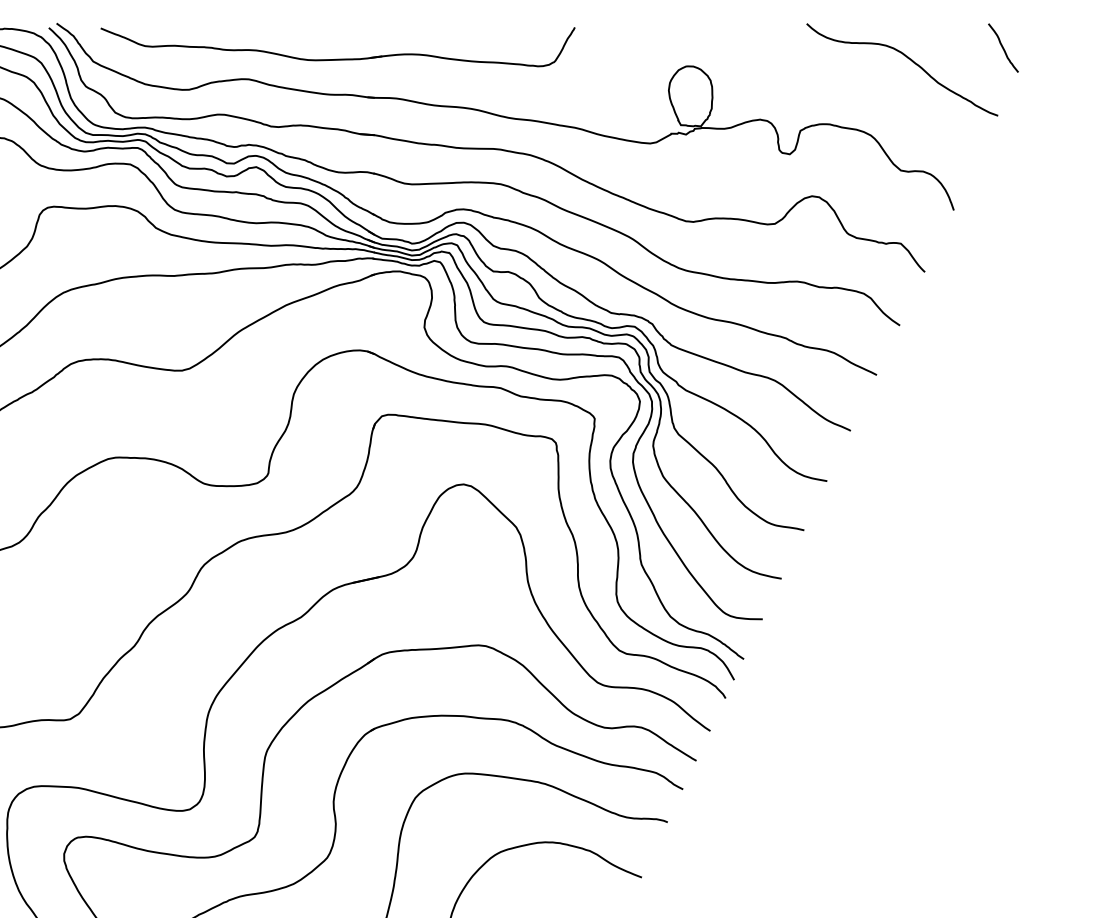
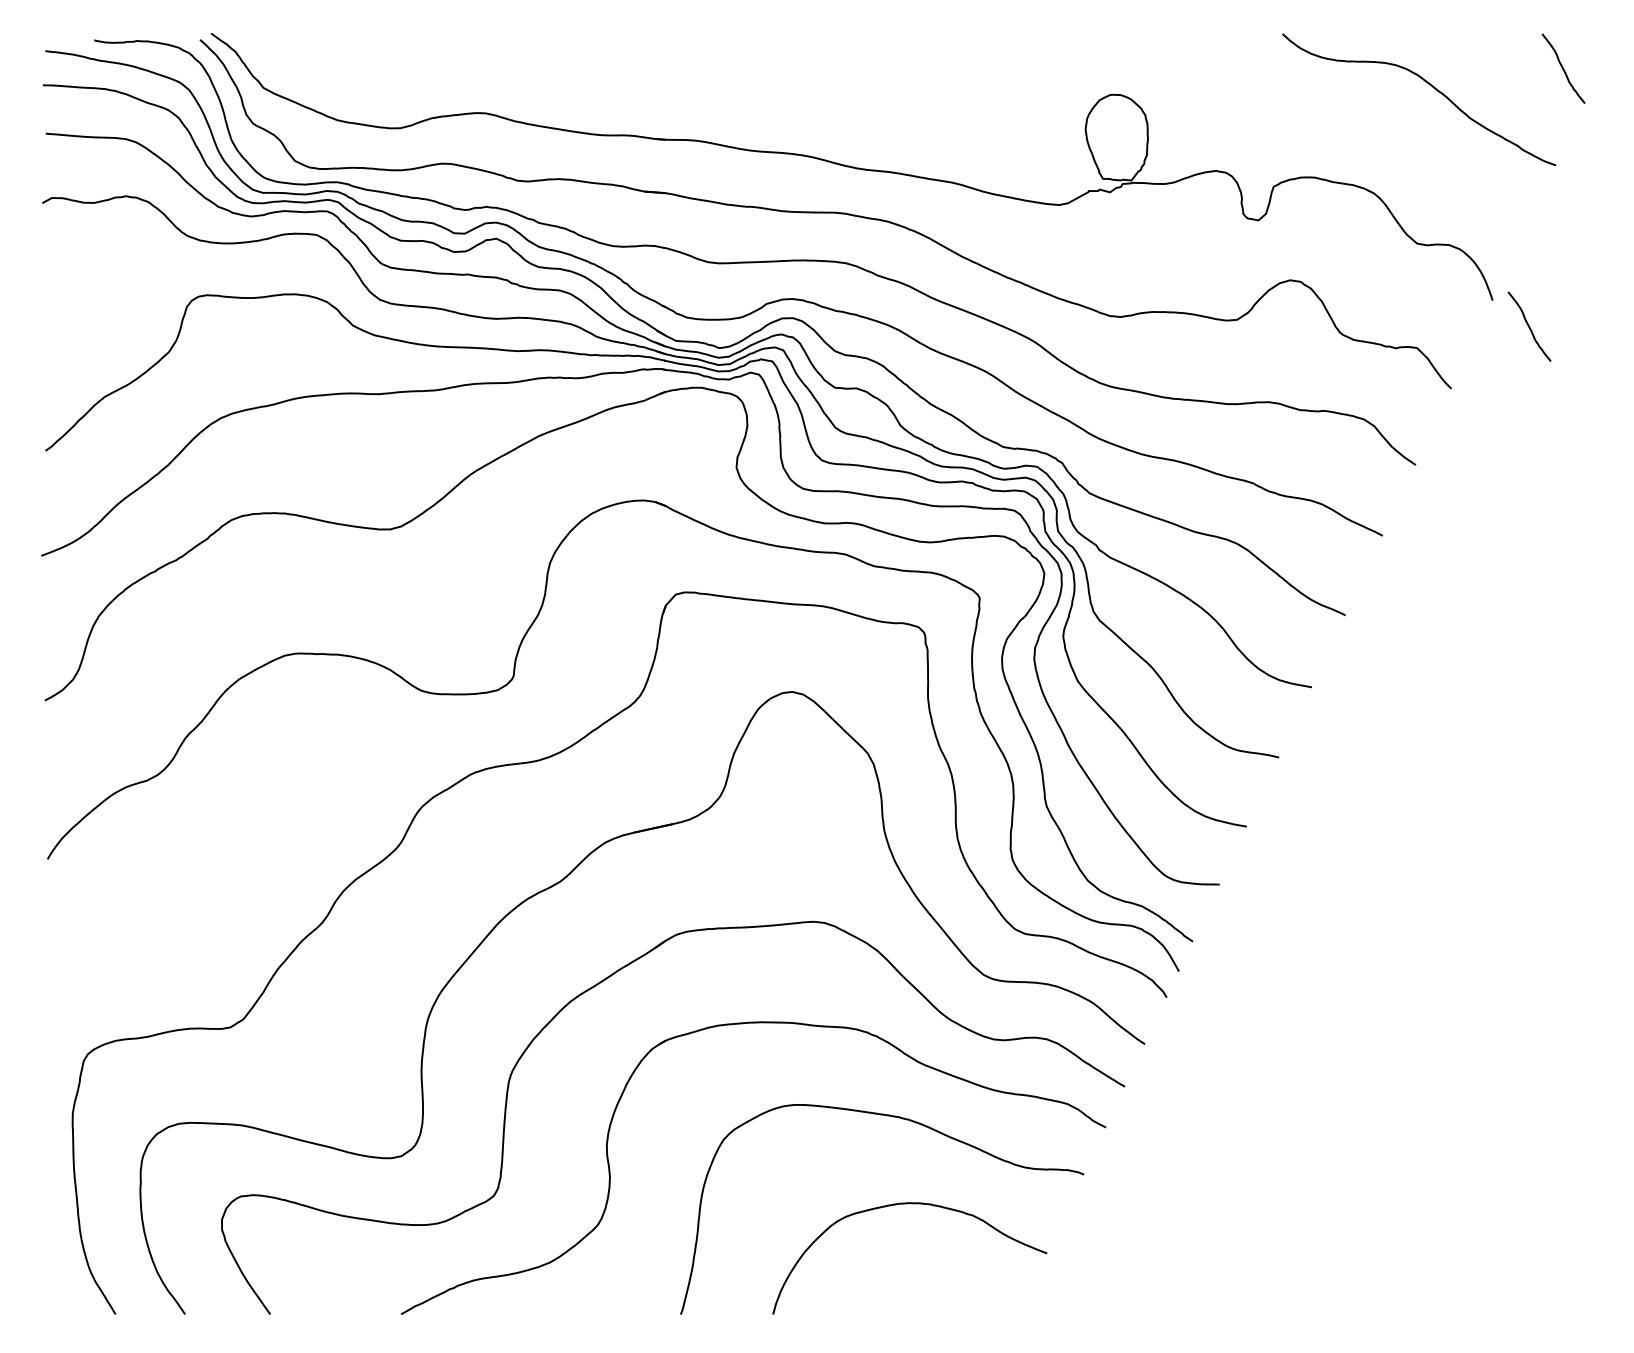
part: (338, 59) -> (613, 84), removed
curve: (979, 228) -> (1529, 326), added

